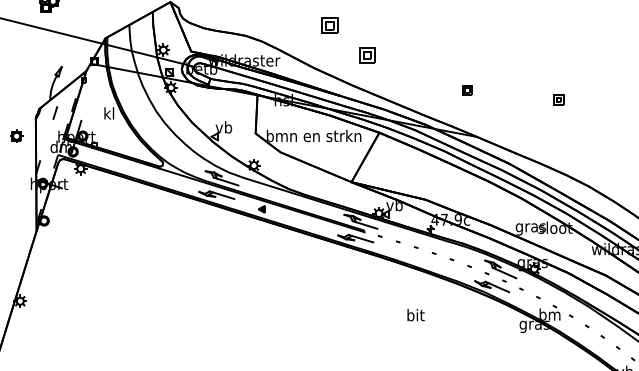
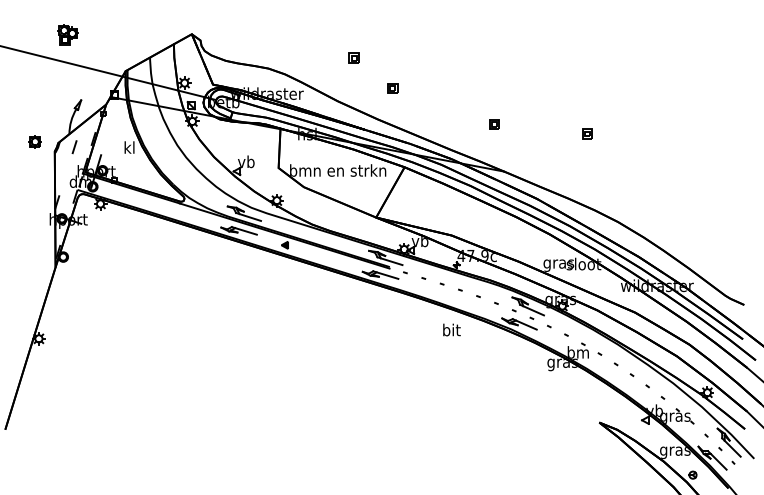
part: (329, 24) -> (353, 57), size x0.62
part: (367, 55) -> (392, 88), size x0.62
part: (15, 135) -> (34, 141), moved
text: (415, 314) -> (451, 329), moved

